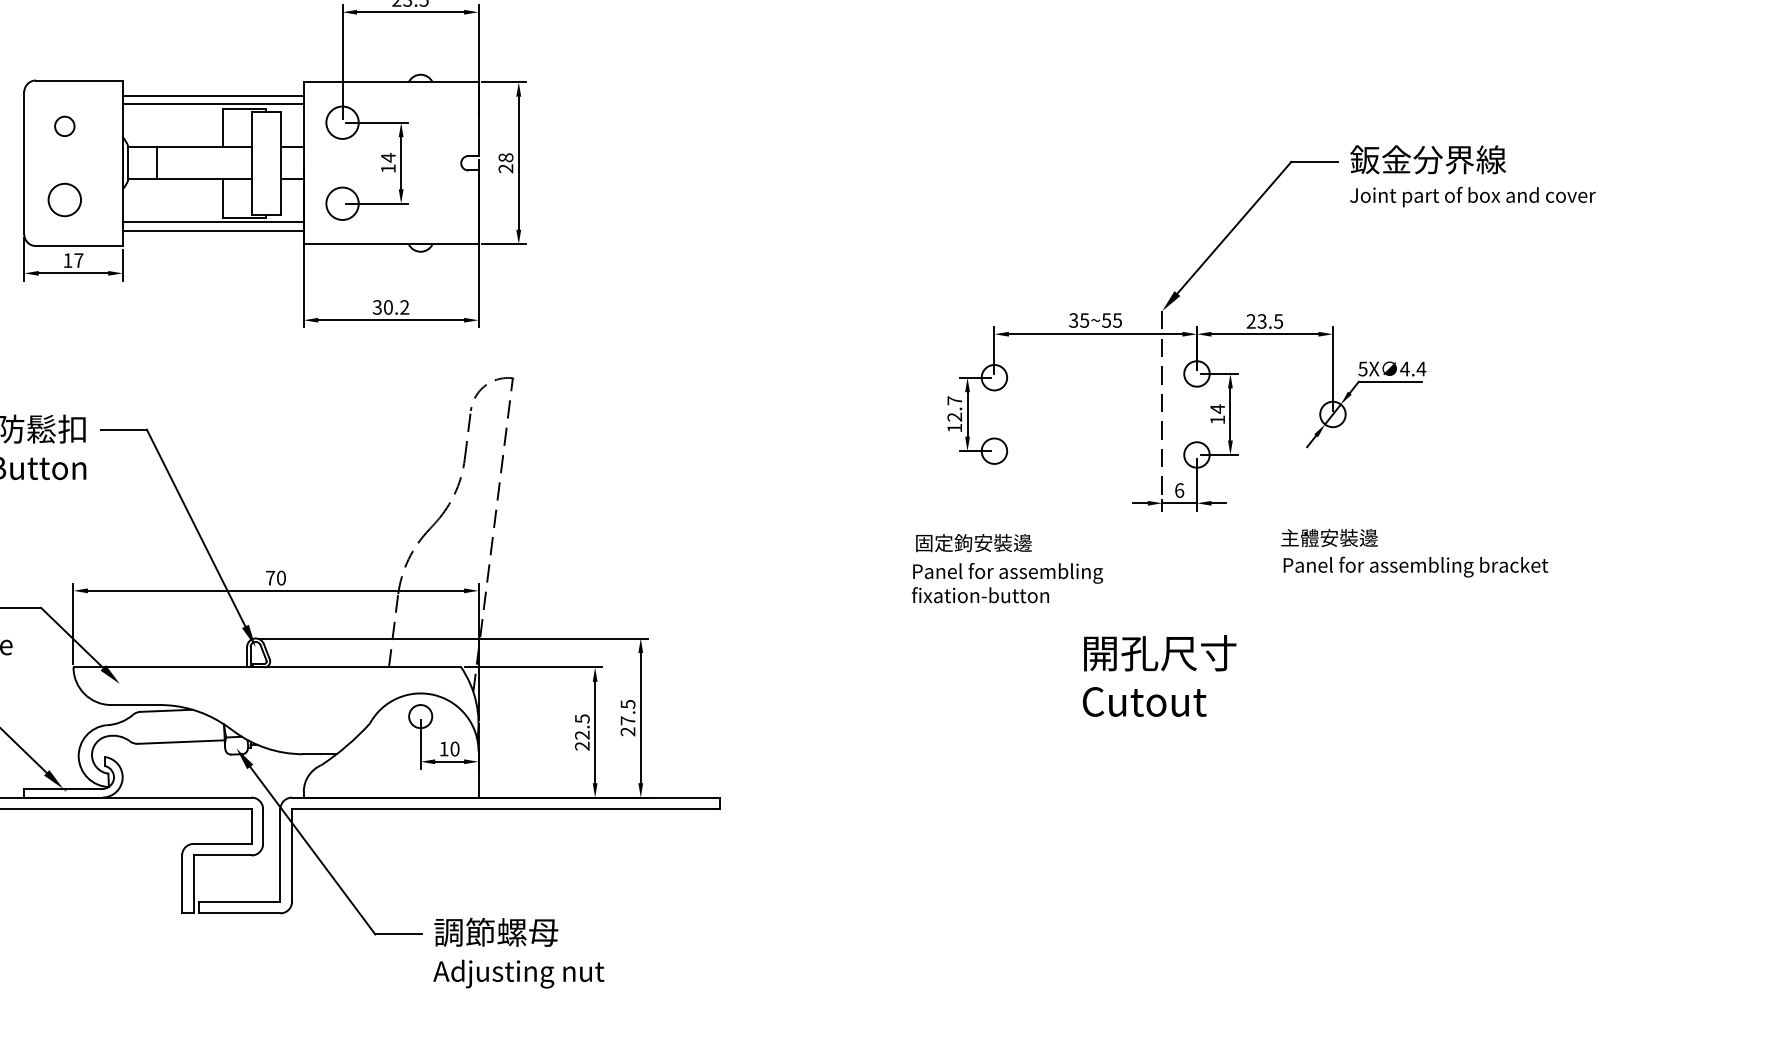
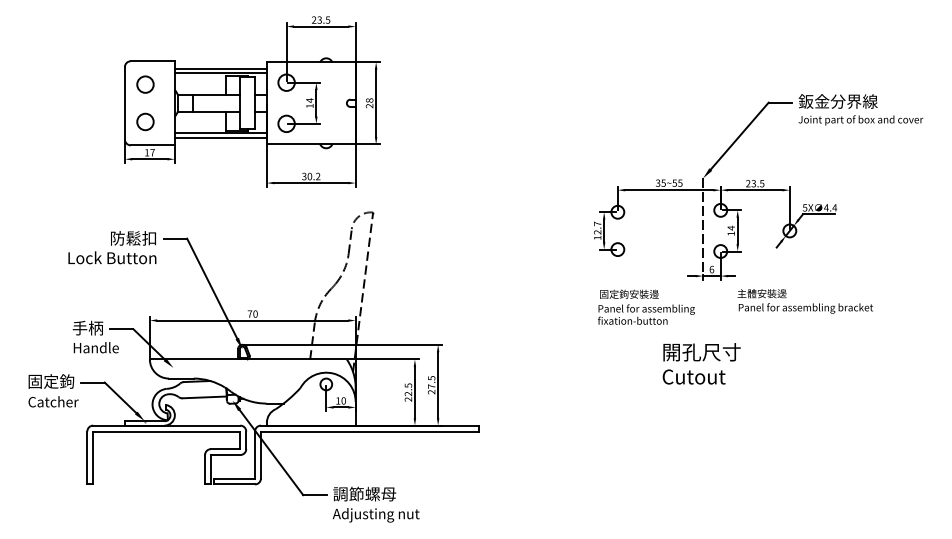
circle: (64, 126) -> (145, 84), size x1.67
text: (1412, 553) -> (804, 301), moved
text: (1007, 567) -> (646, 306), moved

